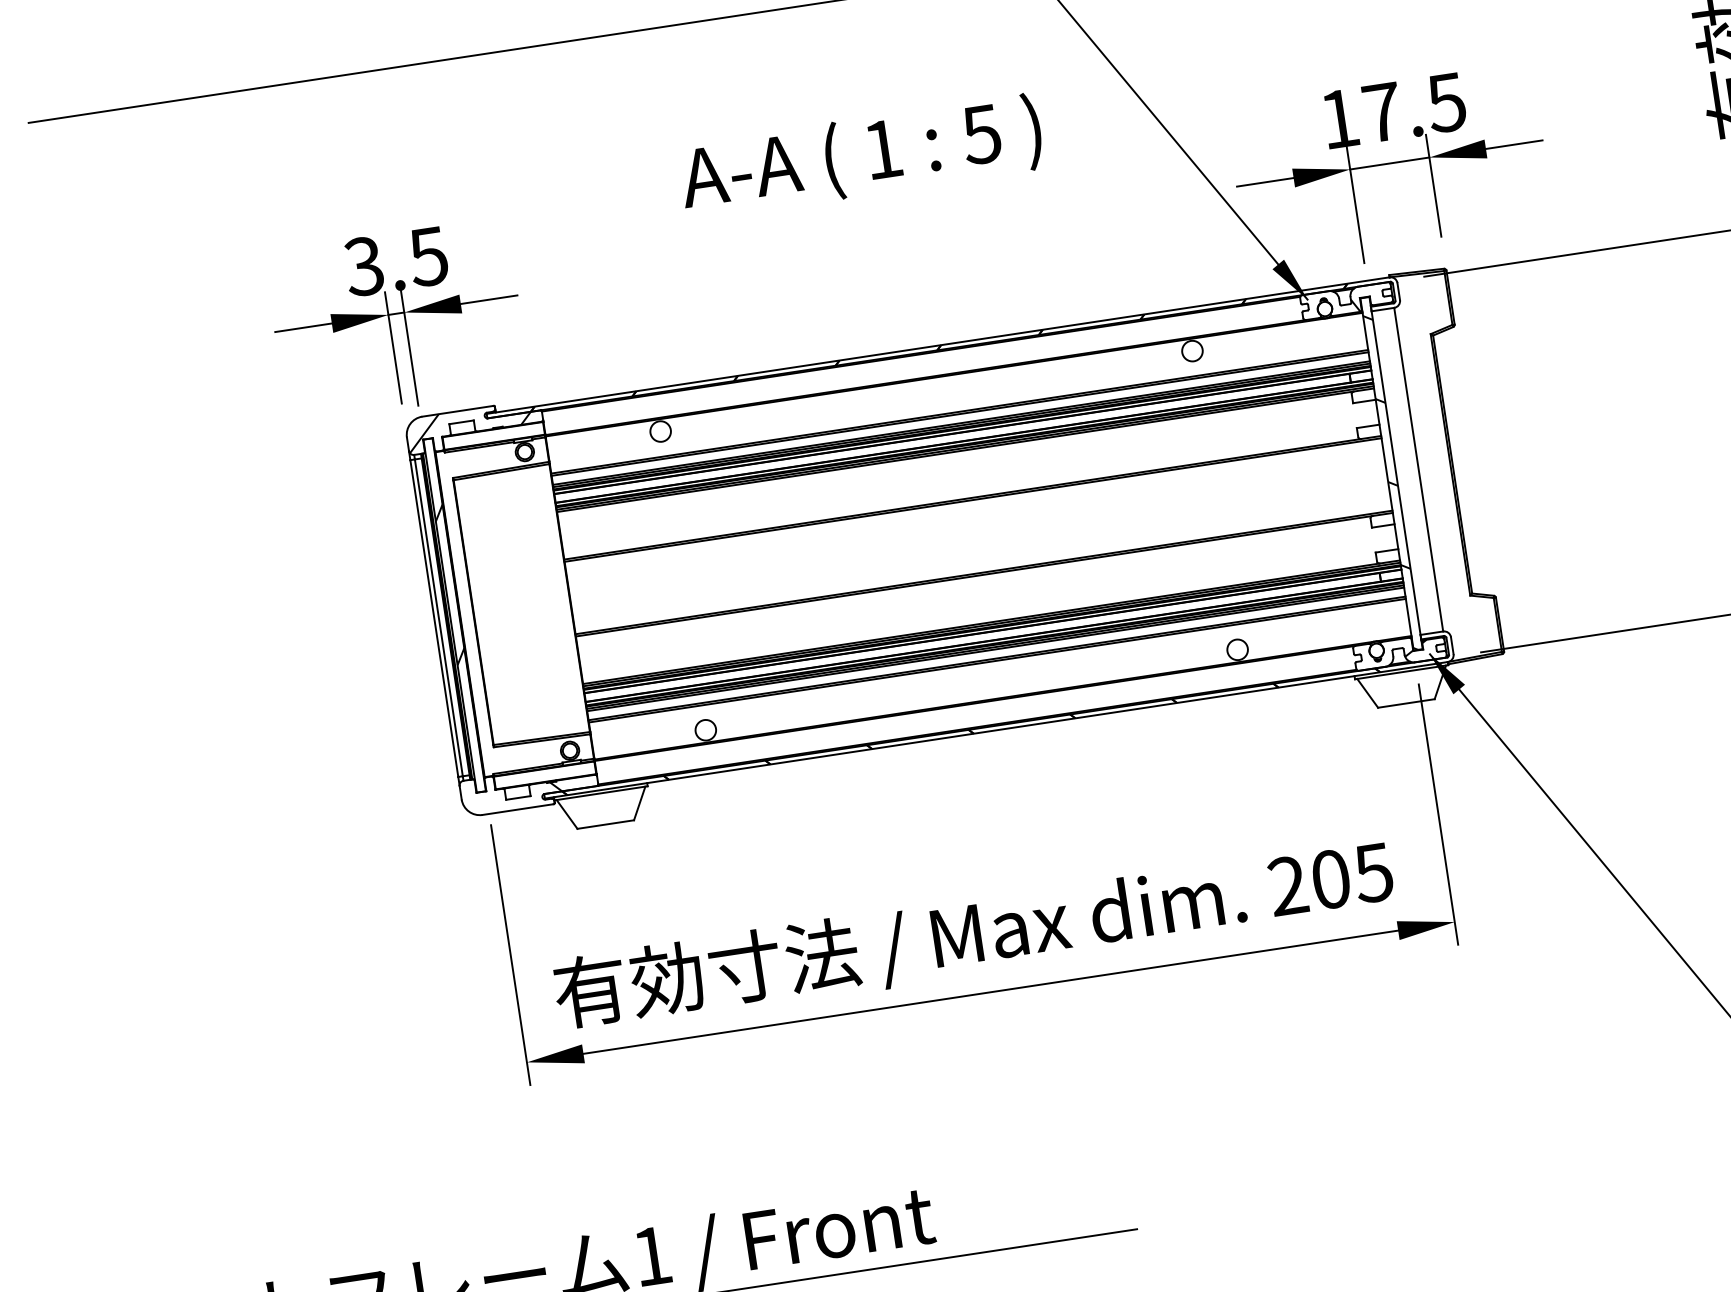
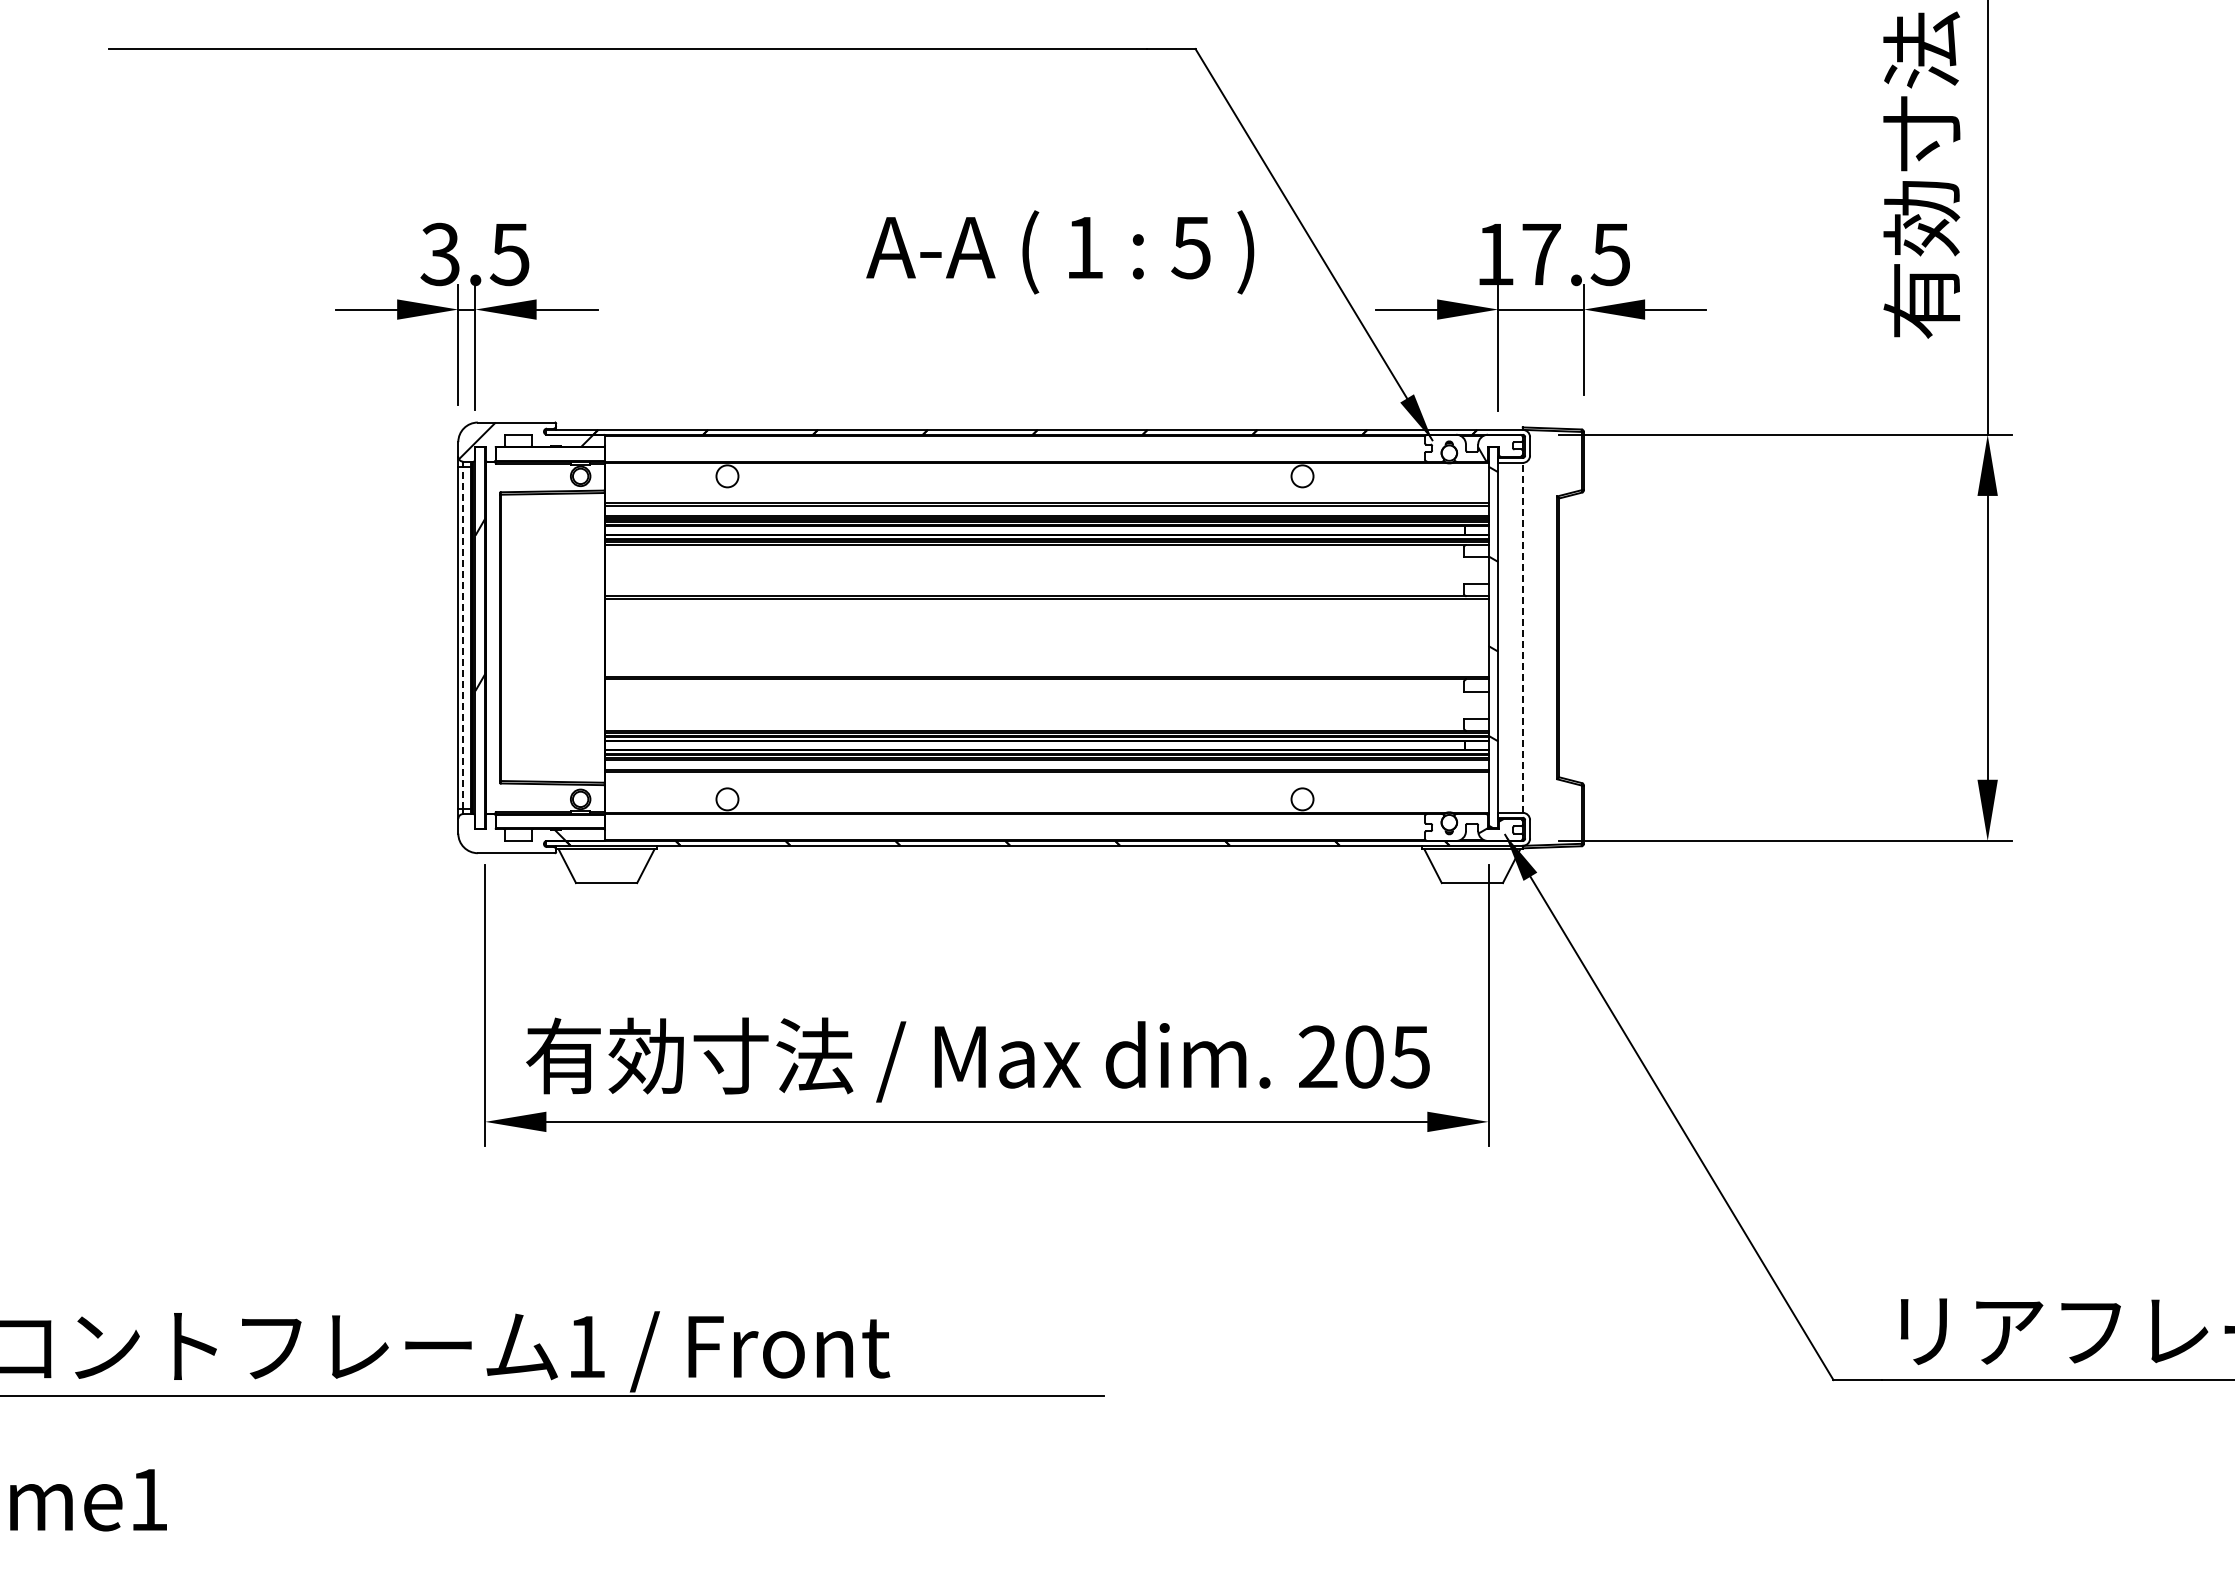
text: (861, 157) -> (1060, 252), moved
line: (1418, 469) -> (1522, 637), solid -> dashed
line: (439, 617) -> (463, 637), solid -> dashed

